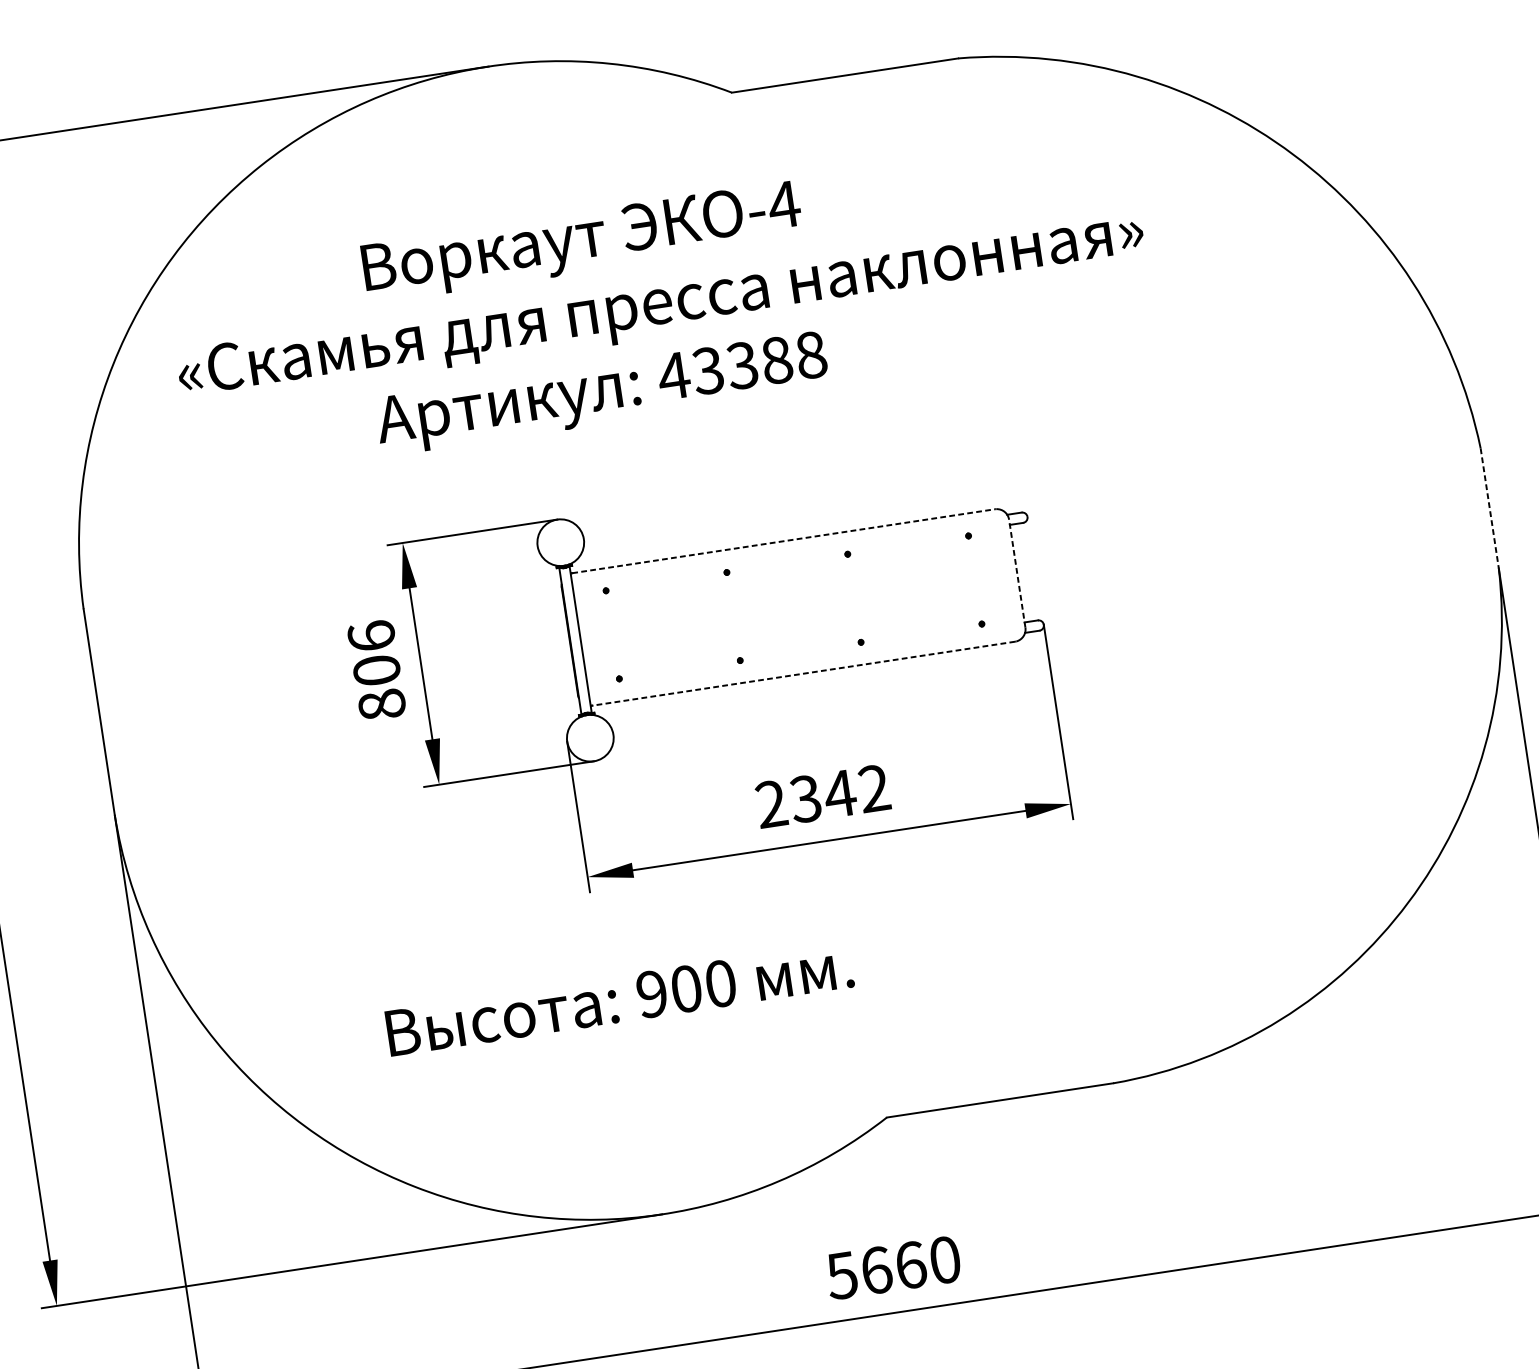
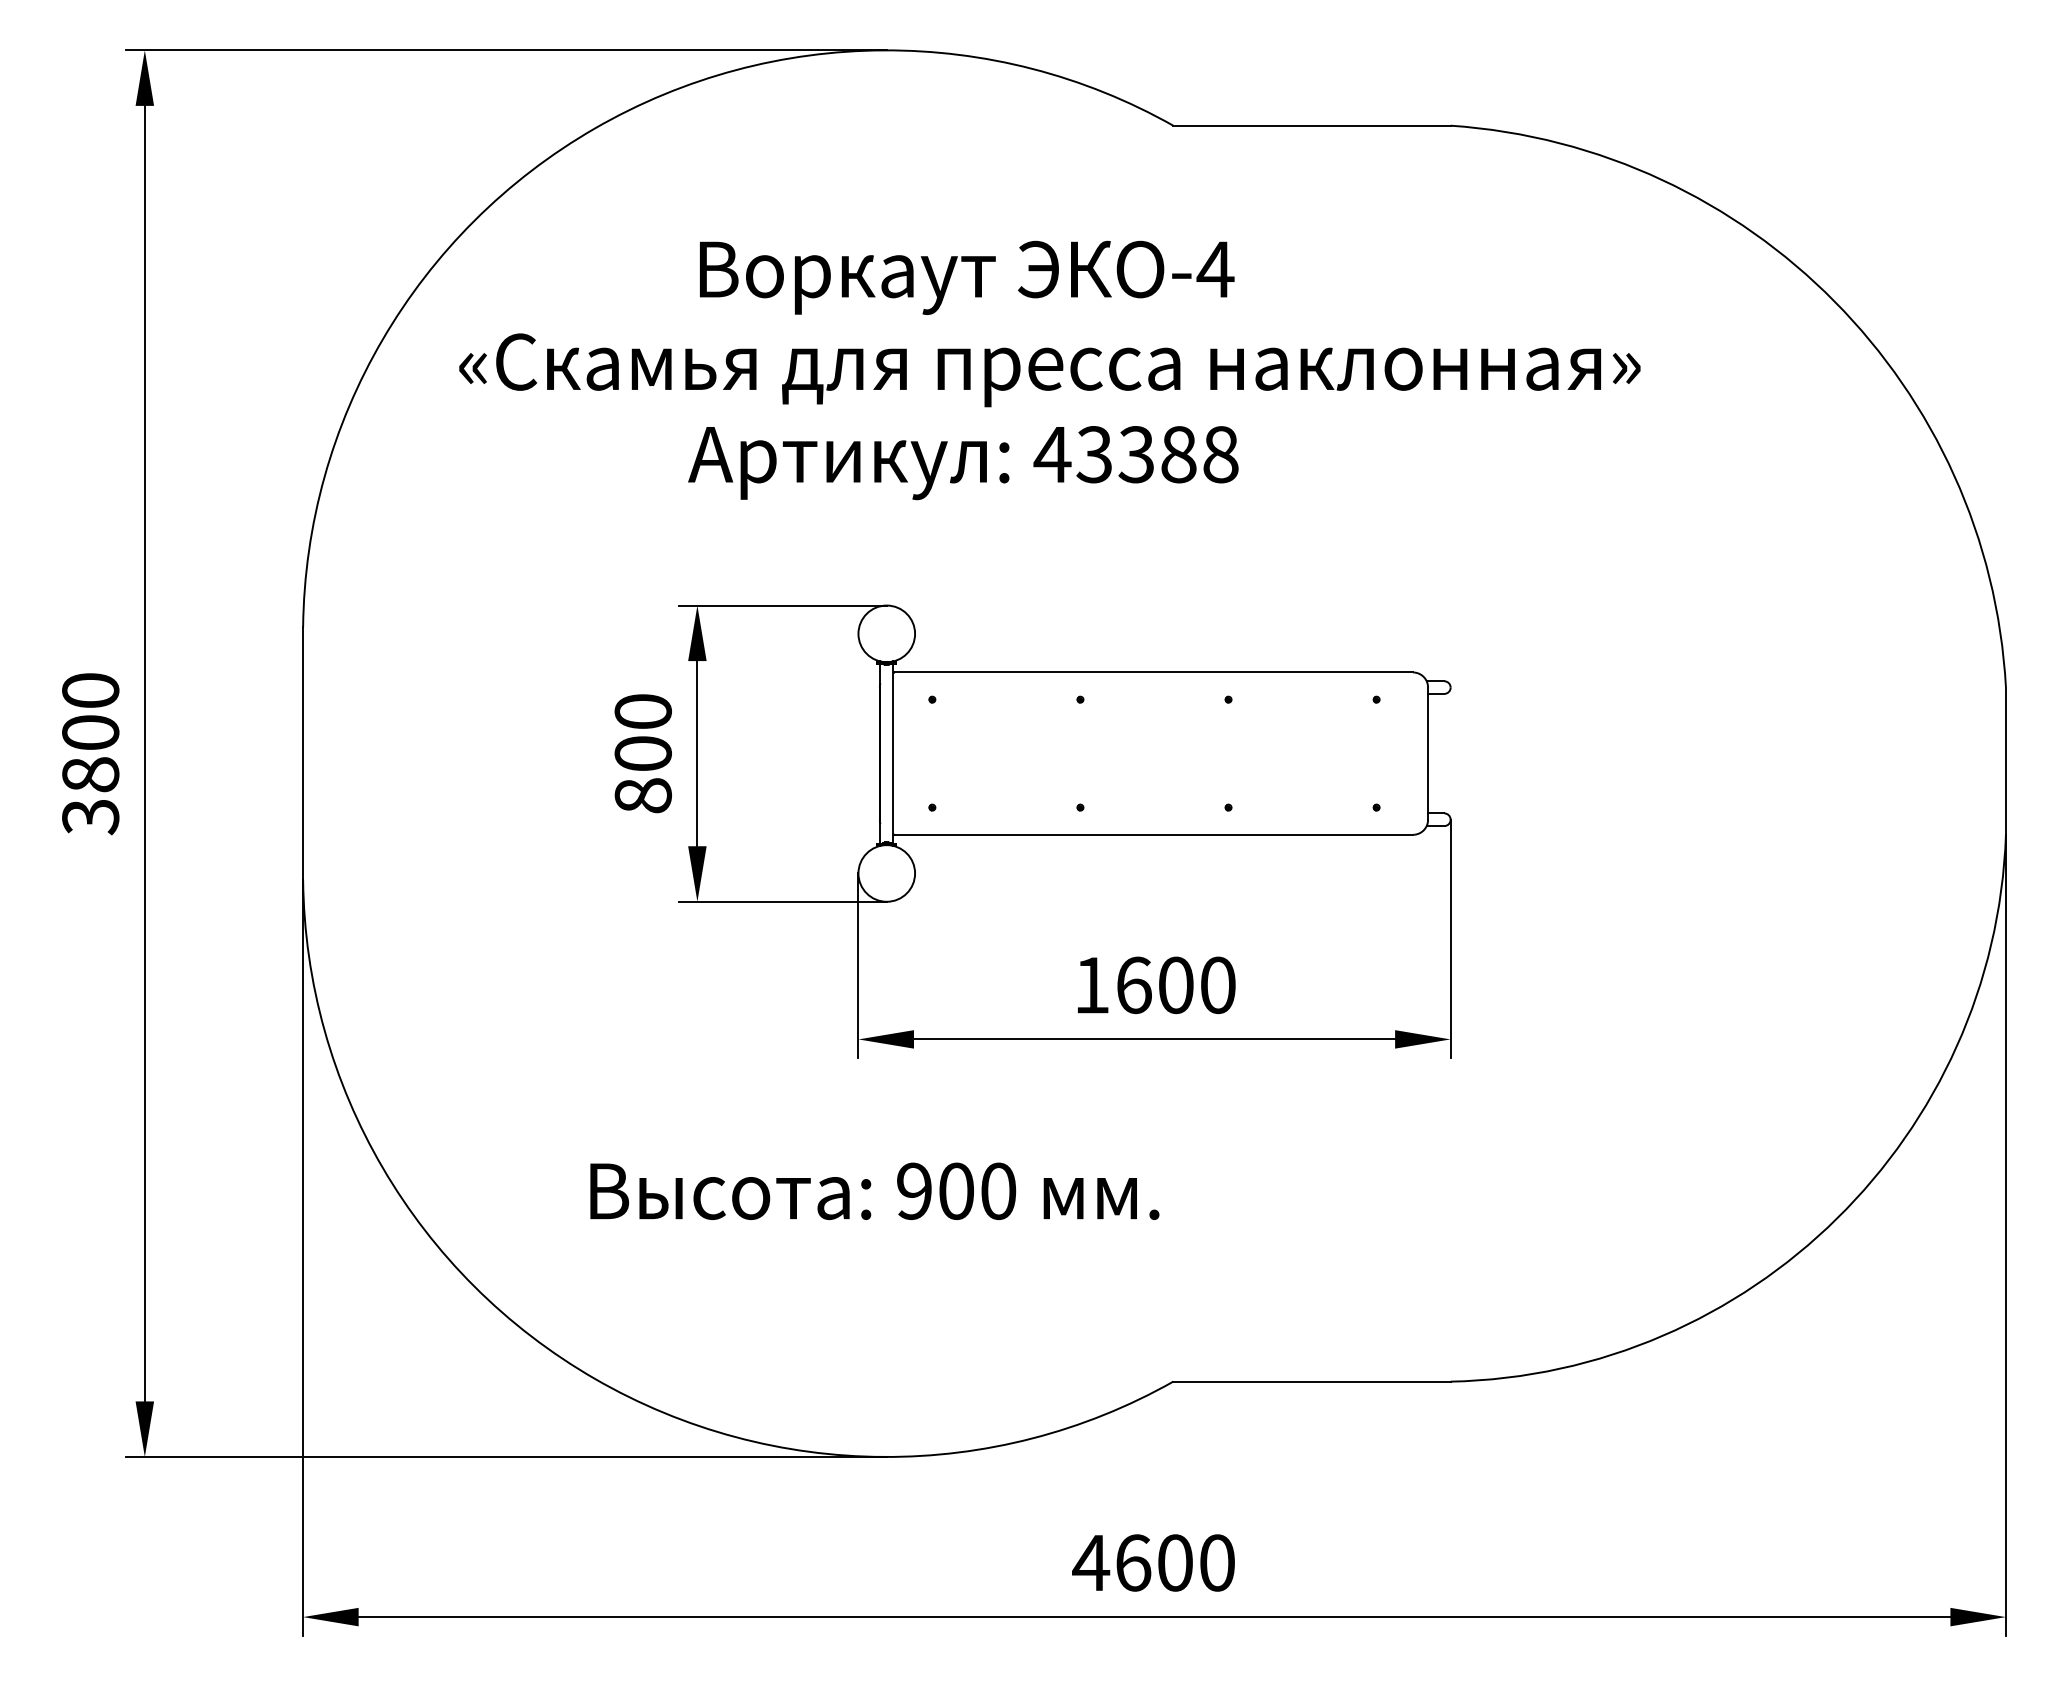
line: (1489, 508) -> (2005, 761), dashed -> solid
line: (784, 541) -> (1154, 672), dashed -> solid
line: (1017, 573) -> (1428, 753), dashed -> solid
text: (370, 635) -> (642, 710), 806 -> 800
line: (803, 673) -> (1153, 834), dashed -> solid
text: (822, 796) -> (1154, 985), 2342 -> 1600
text: (875, 1270) -> (1132, 1562), 5660 -> 4600

